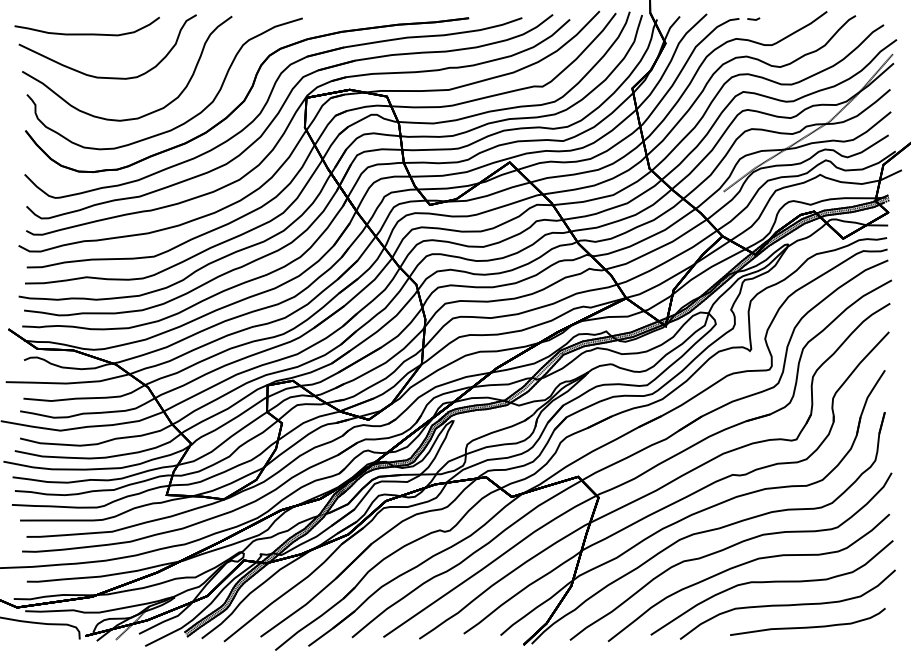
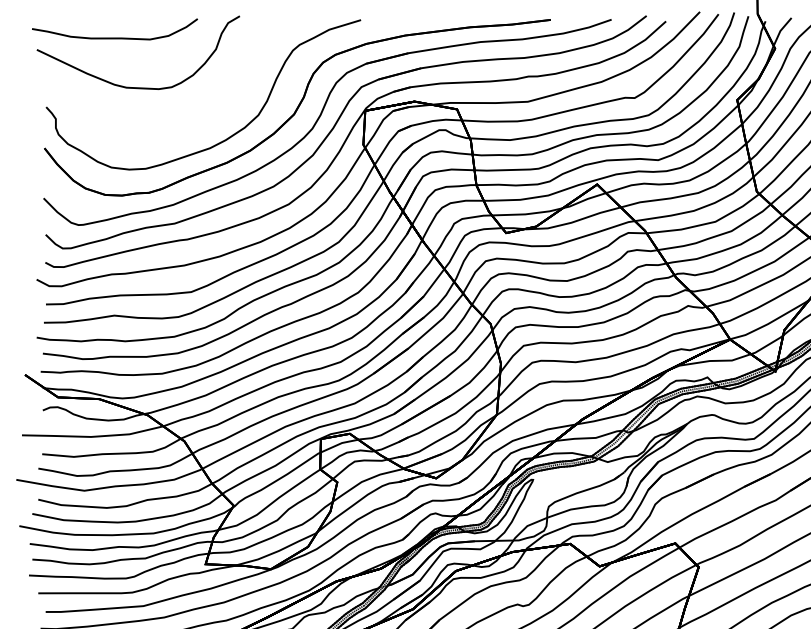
curve: (144, 114) -> (180, 129), removed

